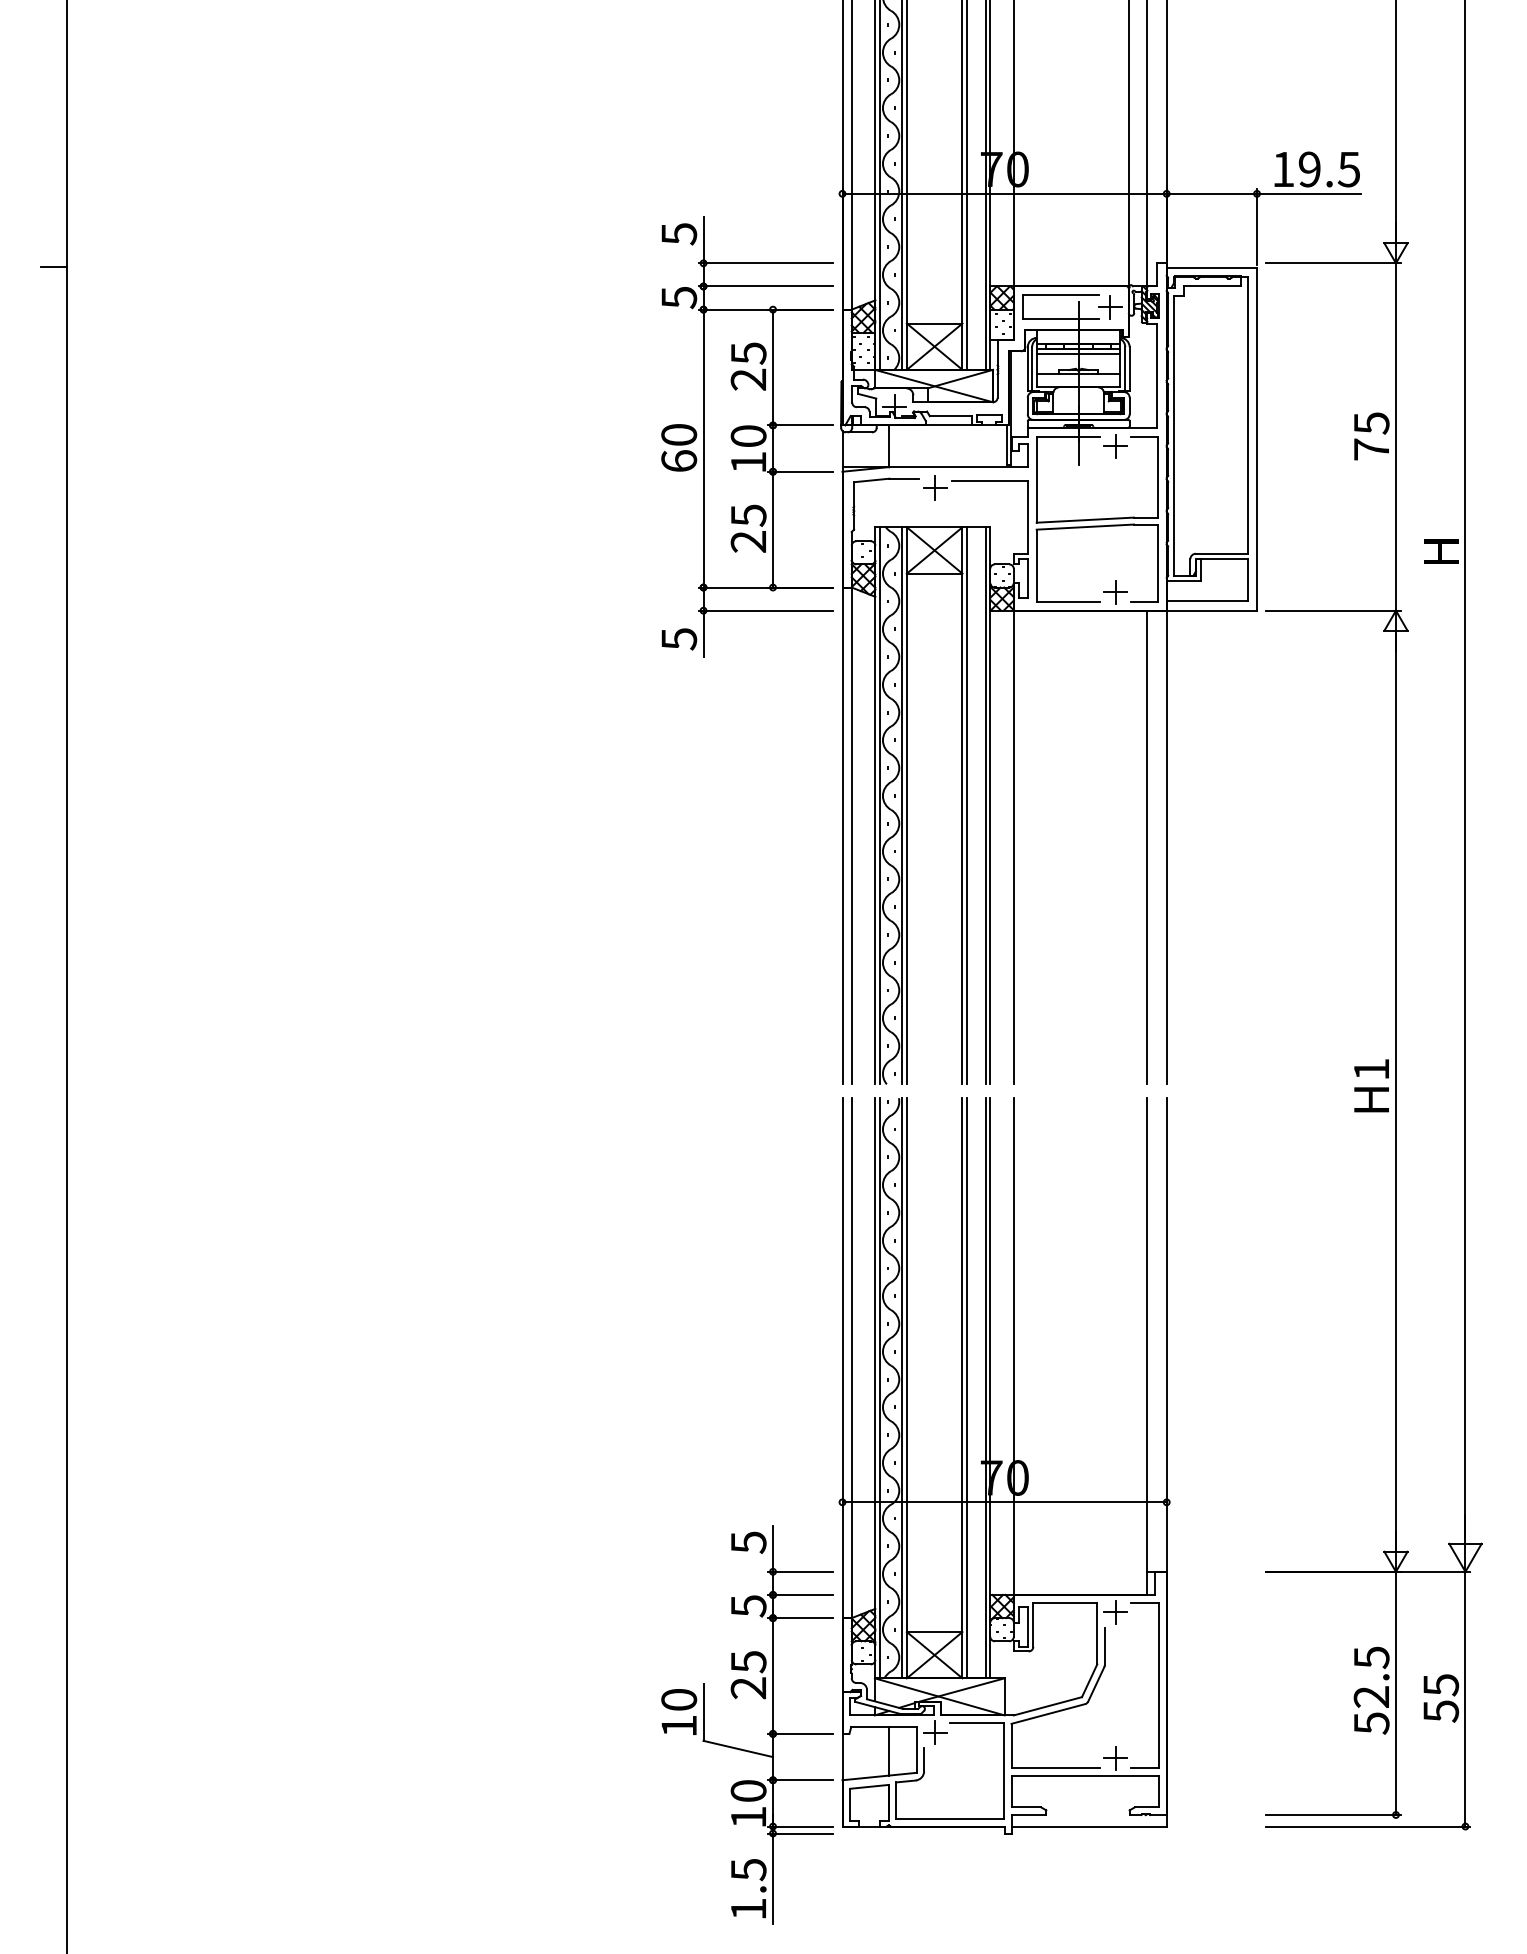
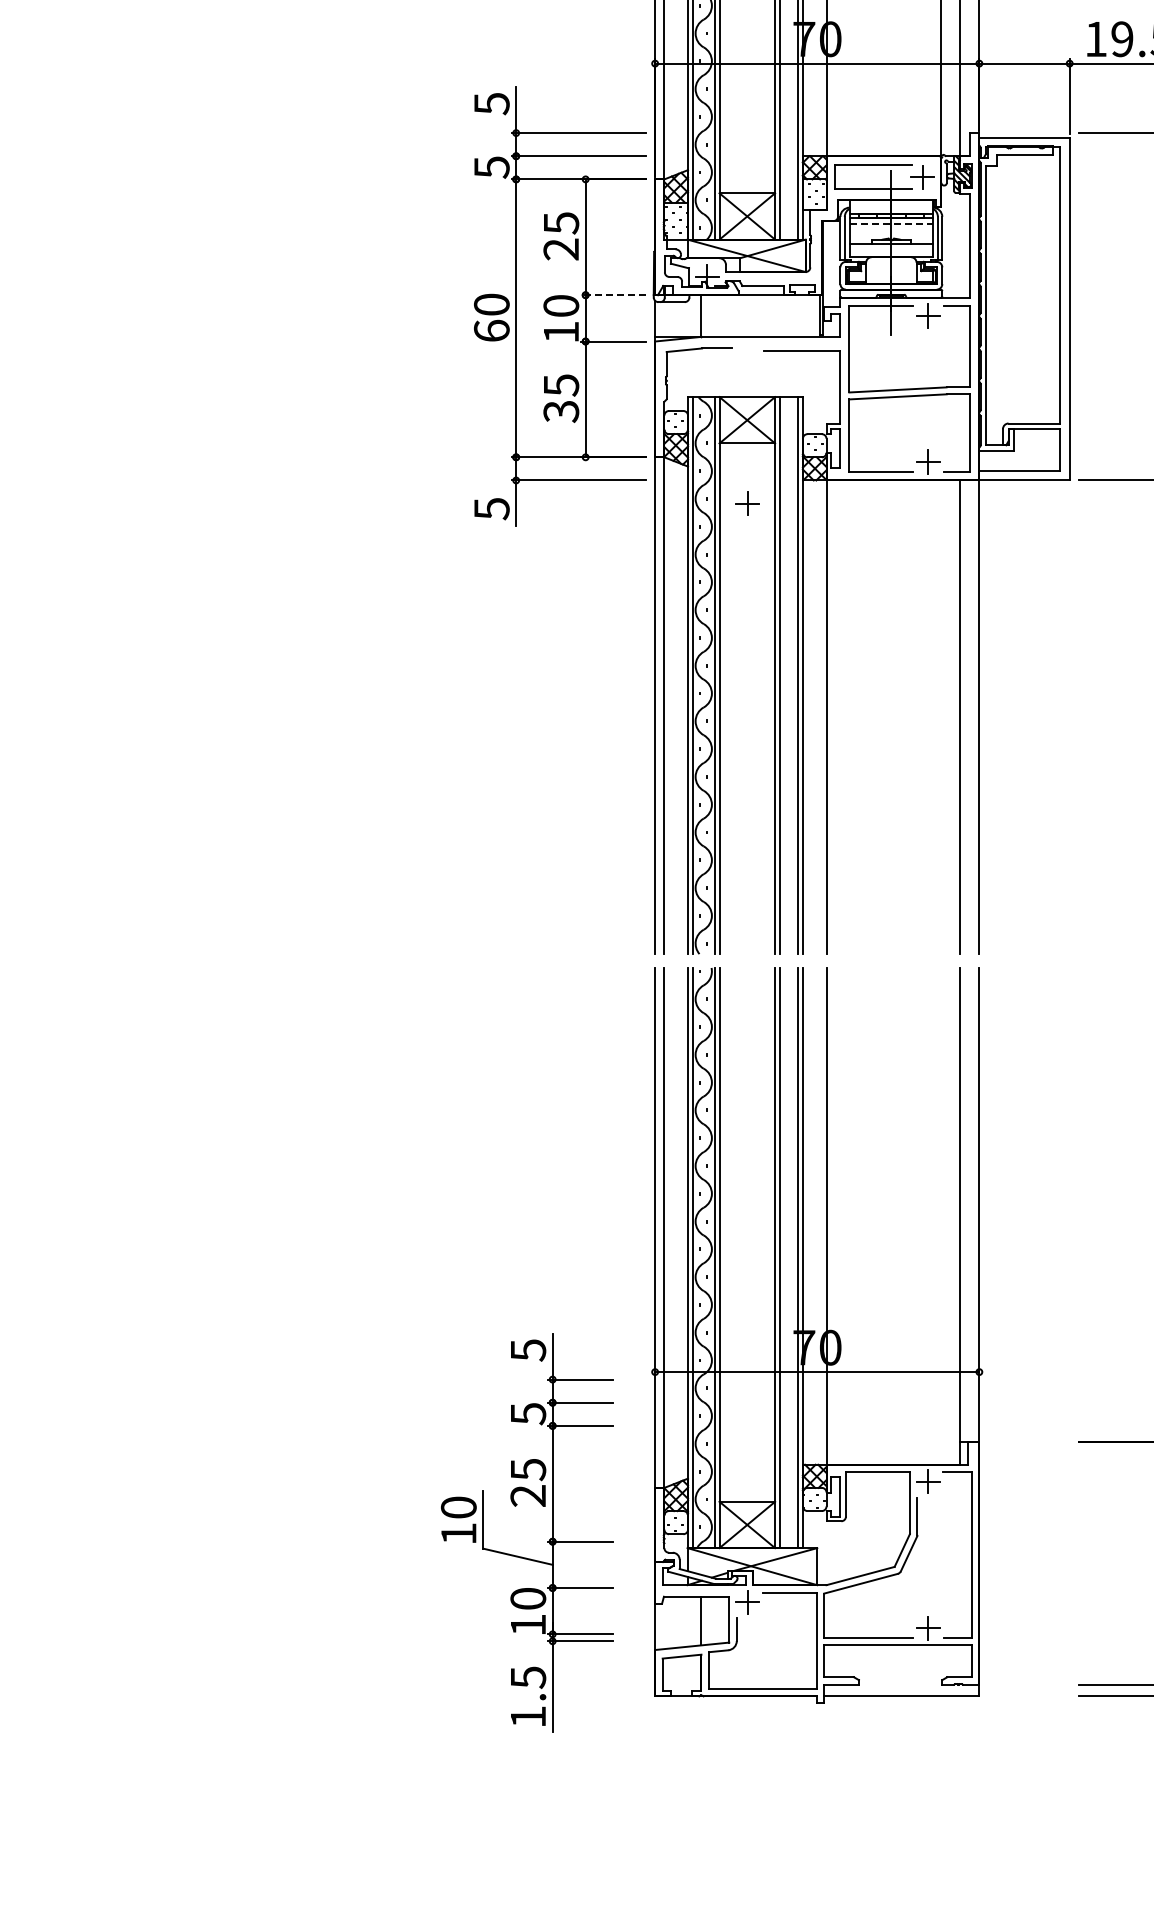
line: (1078, 354) -> (891, 224), solid -> dashed
line: (800, 425) -> (613, 295), solid -> dashed
part: (935, 487) -> (748, 503), moved
text: (748, 542) -> (561, 412), 25 -> 35
part: (767, 1733) -> (547, 1541), moved

